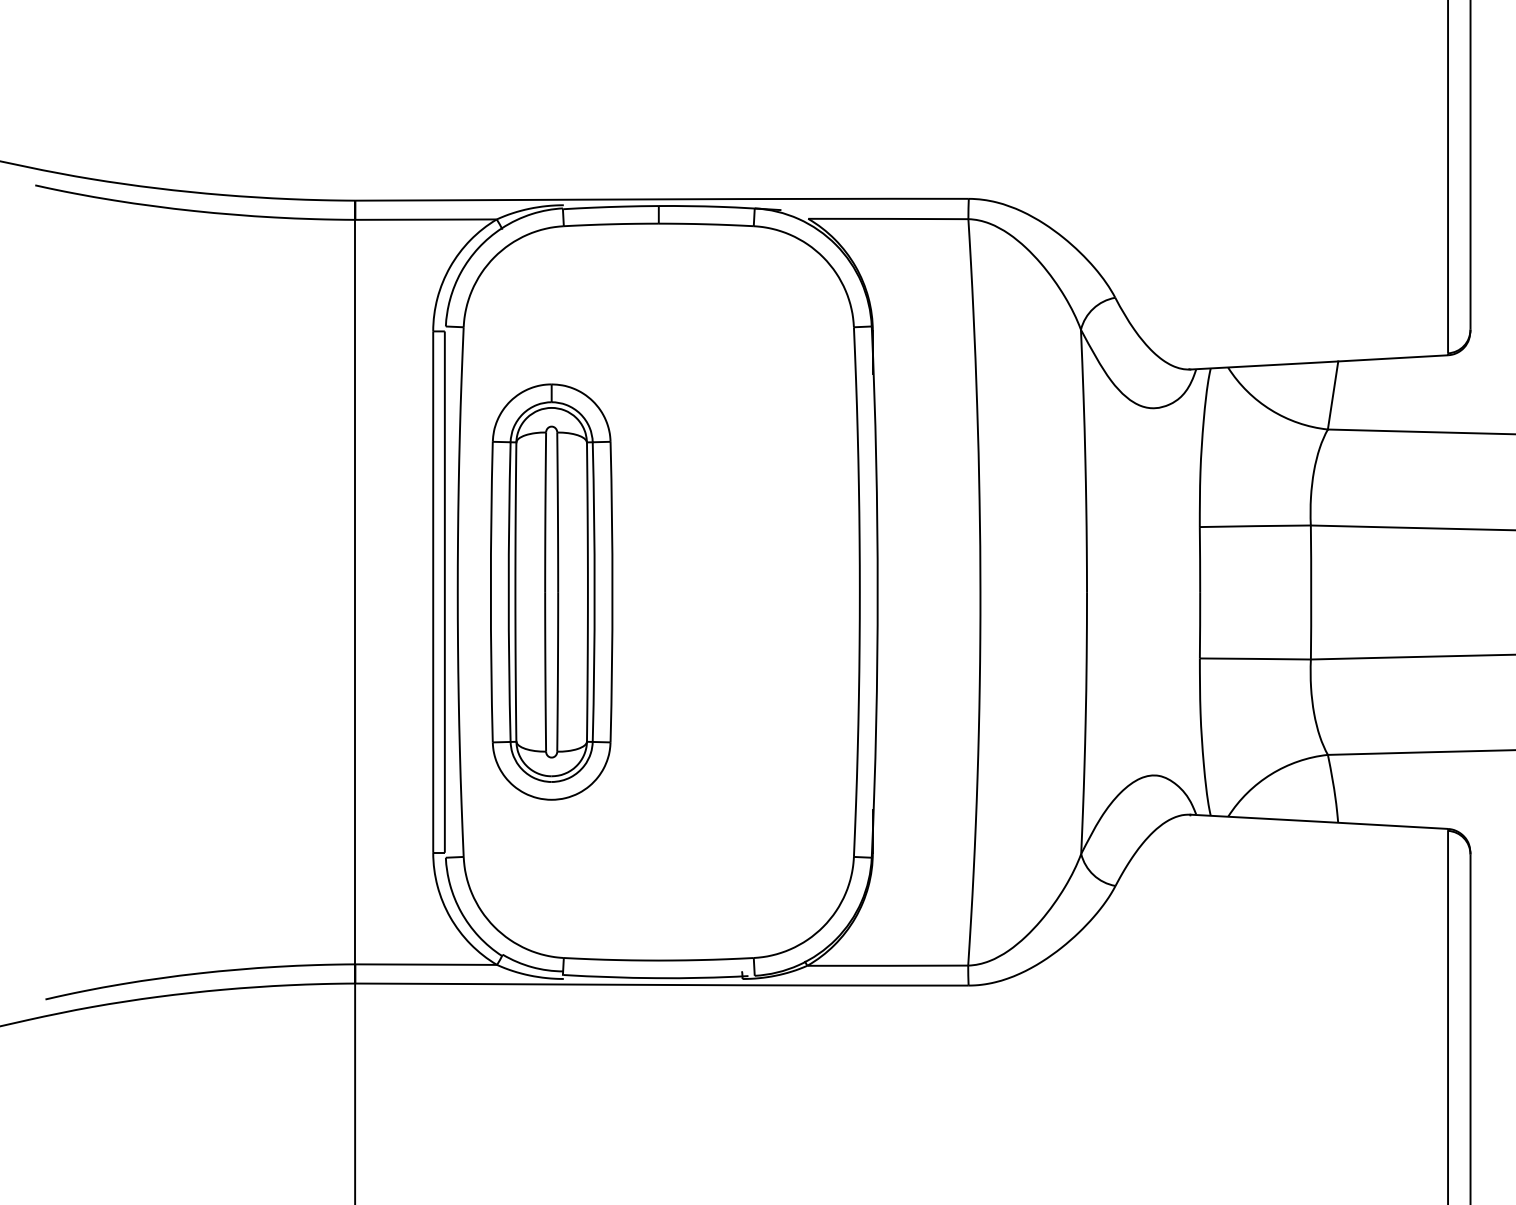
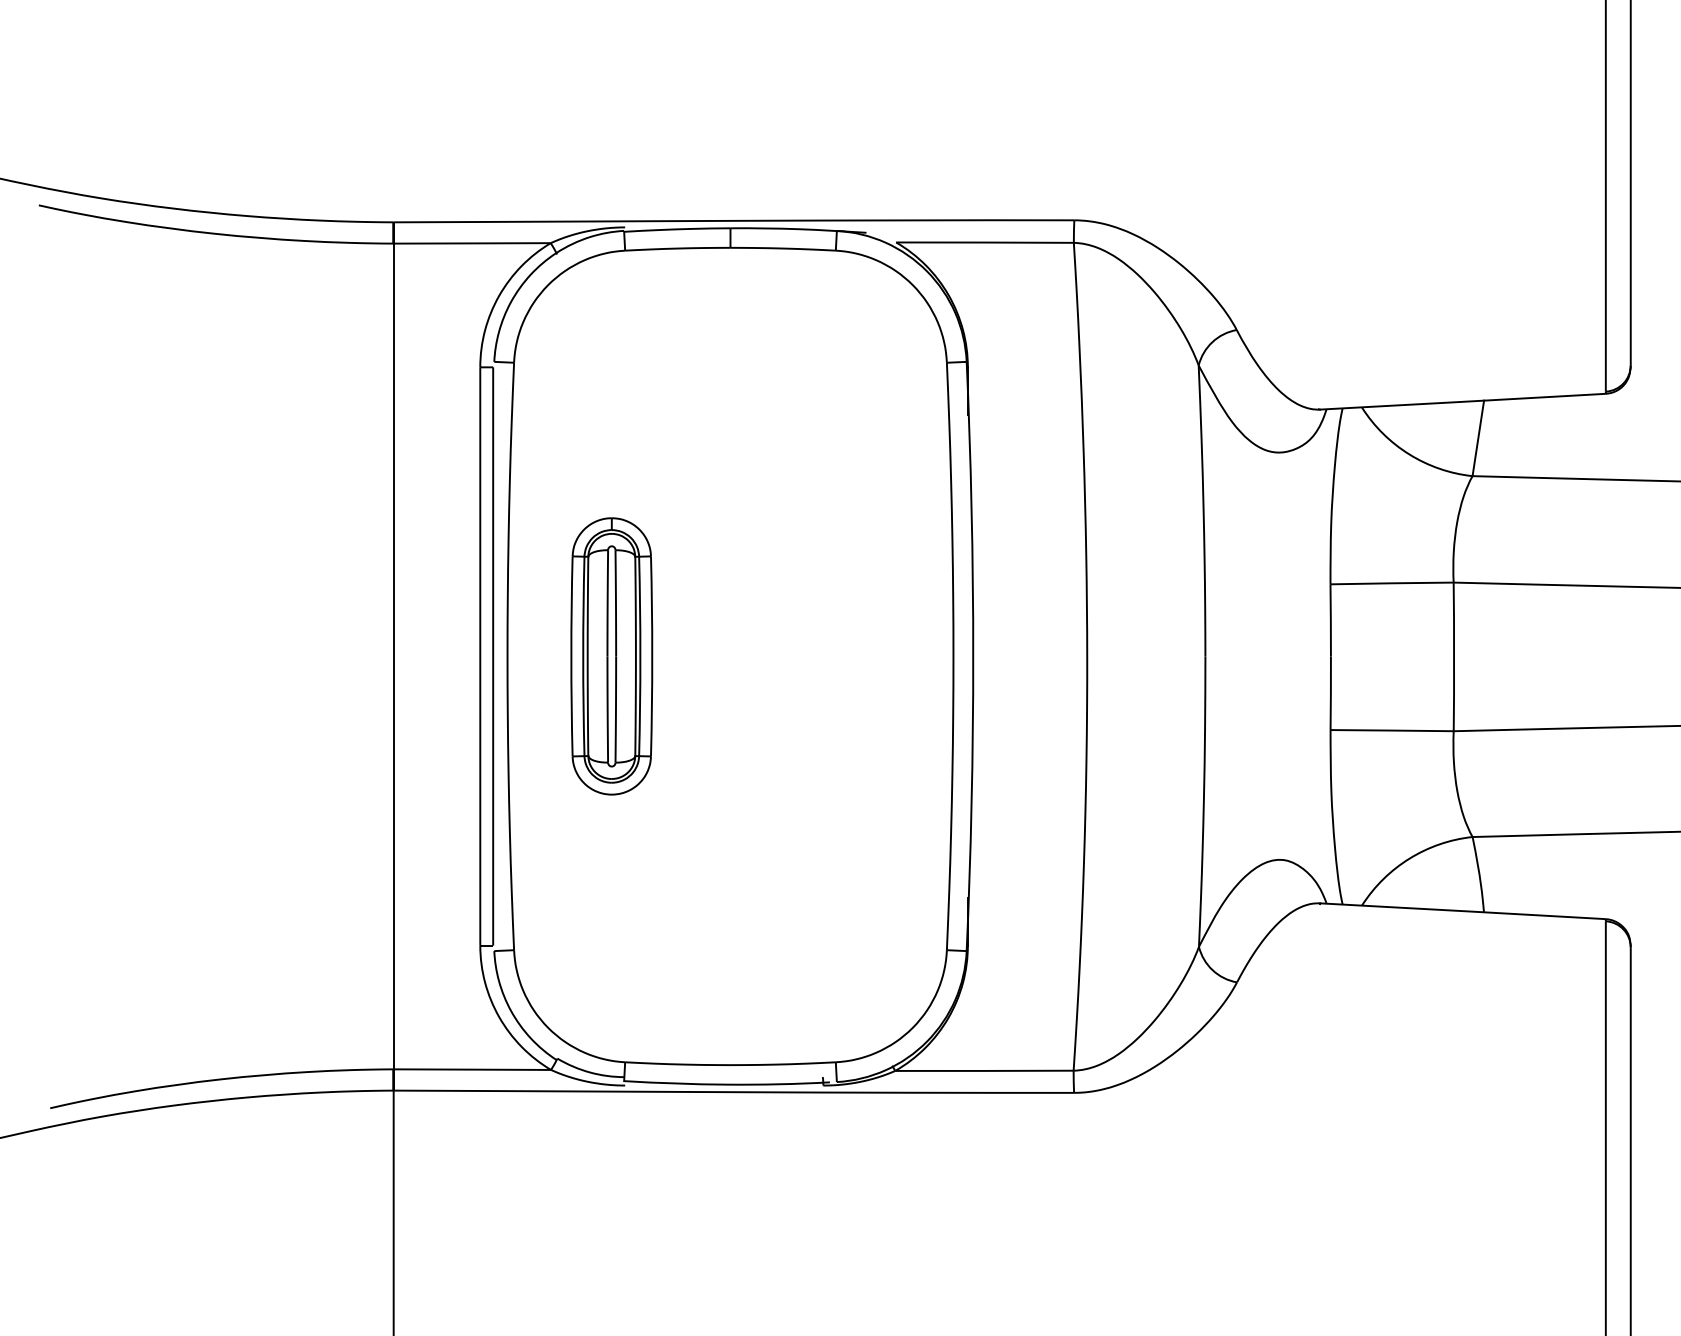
part: (551, 591) -> (611, 655), size x0.6

